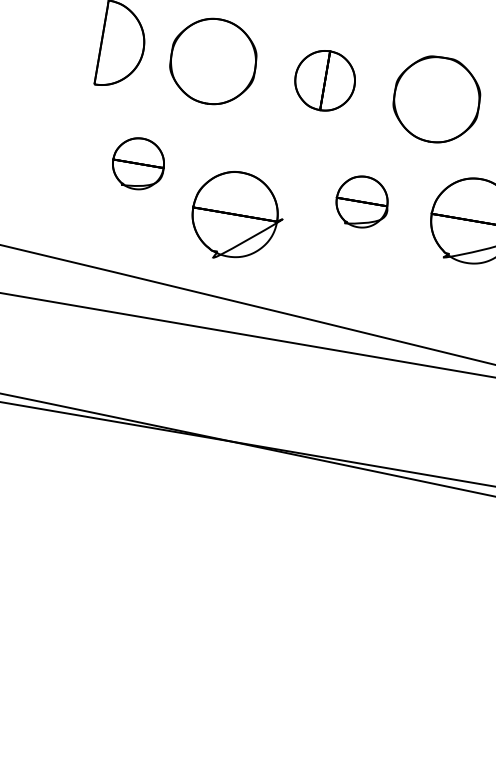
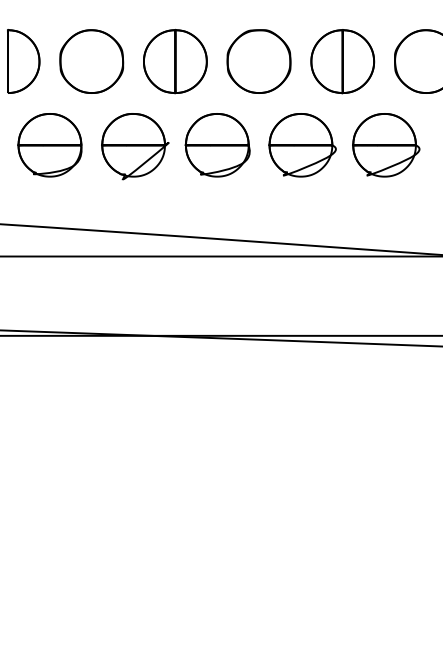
part: (325, 80) -> (175, 61), size x1.43
part: (137, 163) -> (49, 145), size x1.67
part: (362, 202) -> (217, 145), size x1.67
part: (237, 216) -> (135, 146), moved

